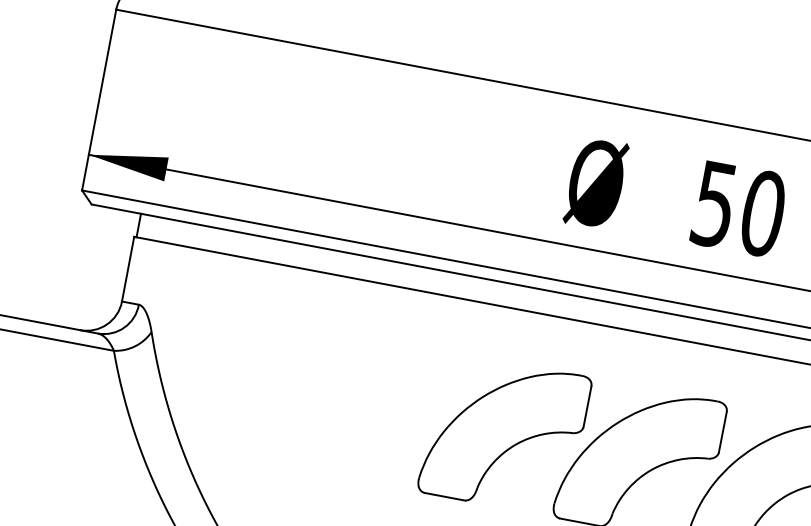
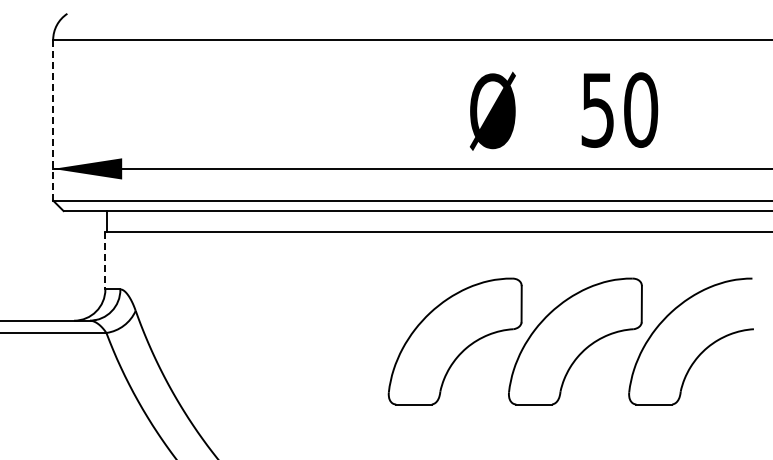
line: (99, 100) -> (53, 120), solid -> dashed
line: (128, 269) -> (105, 260), solid -> dashed

